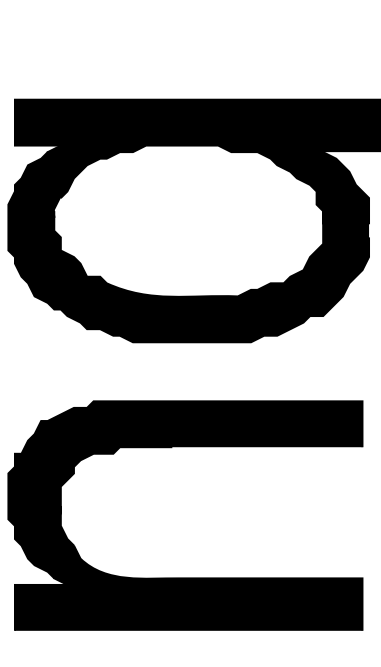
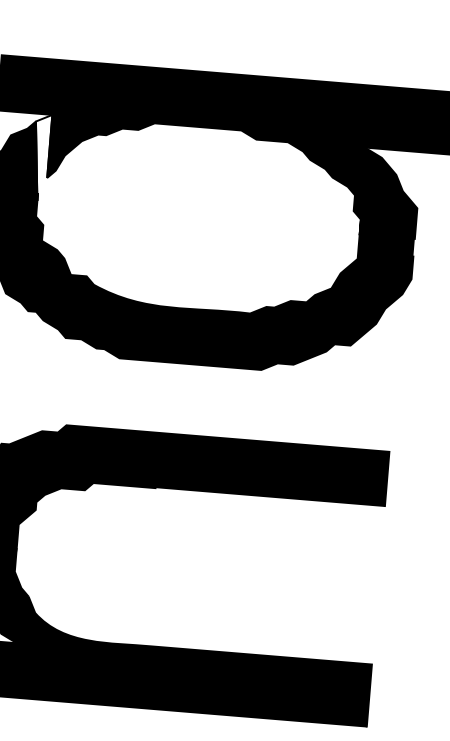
fill: (53, 181) -> (39, 157), removed

